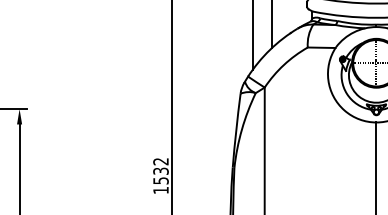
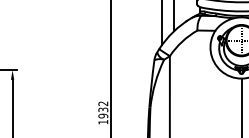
text: (159, 179) -> (102, 115), 1532 -> 1932

